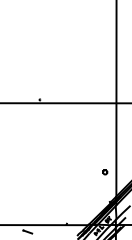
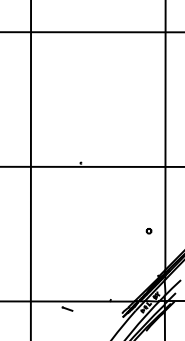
part: (104, 172) -> (148, 231), moved

